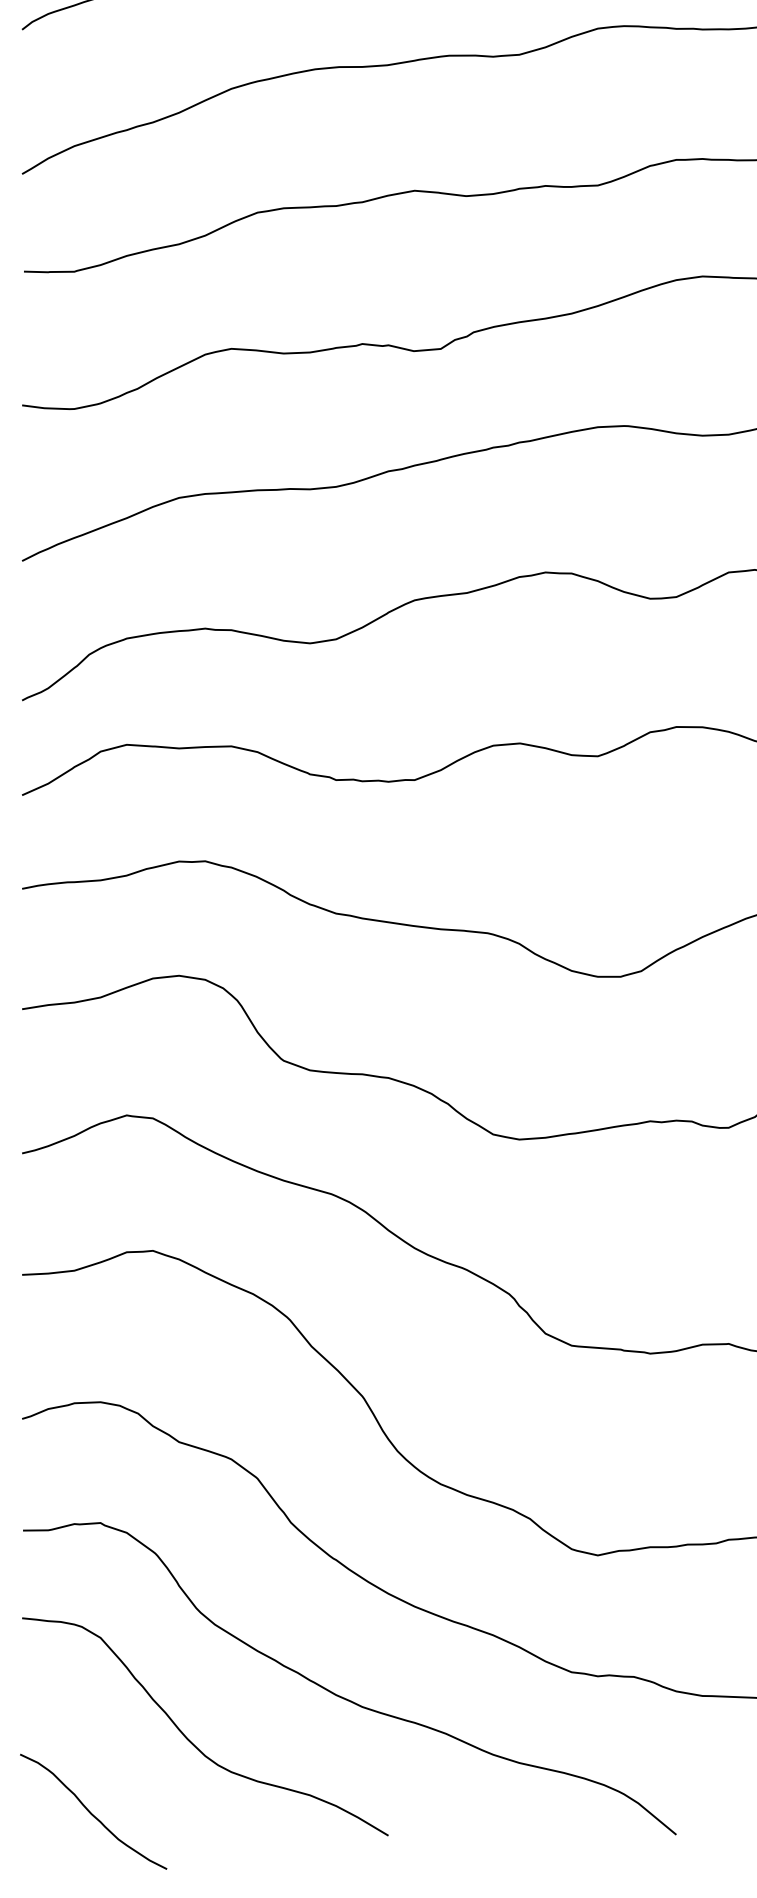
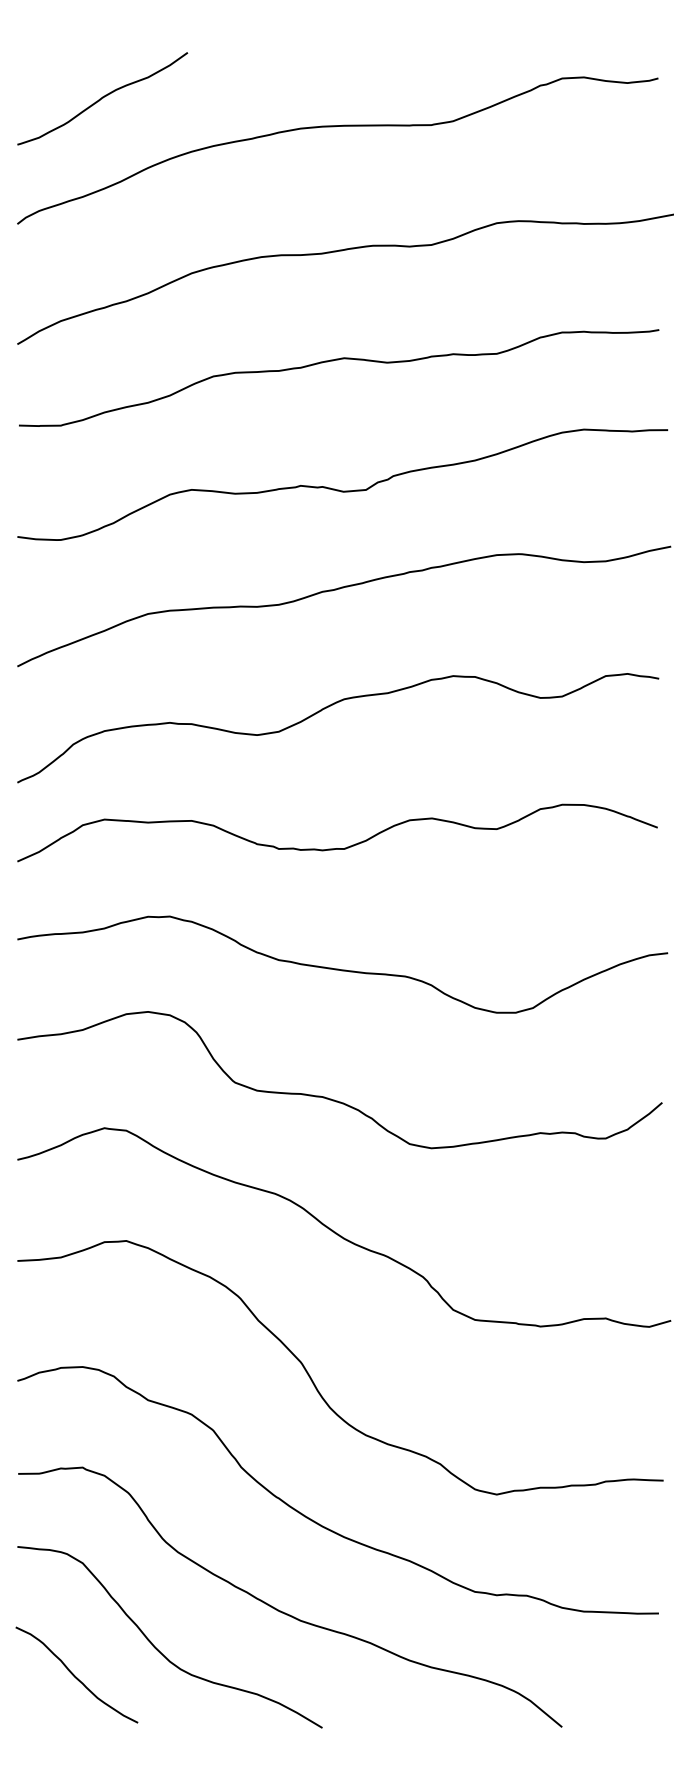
curve: (91, 1812) -> (75, 1675), moved

